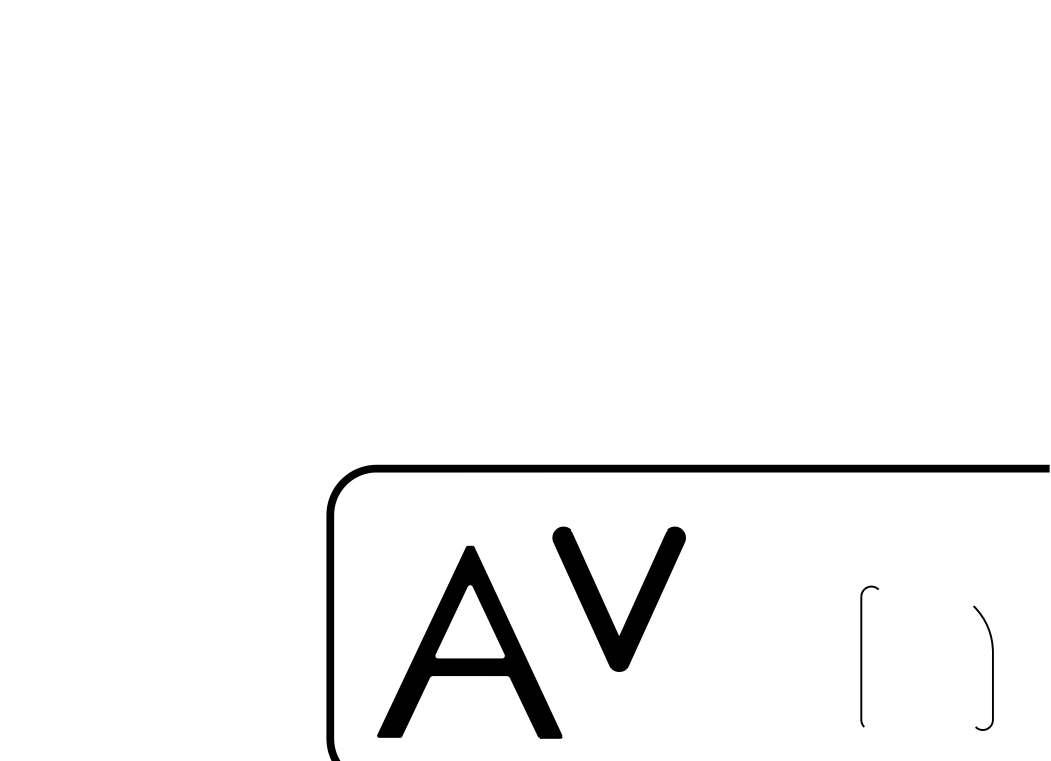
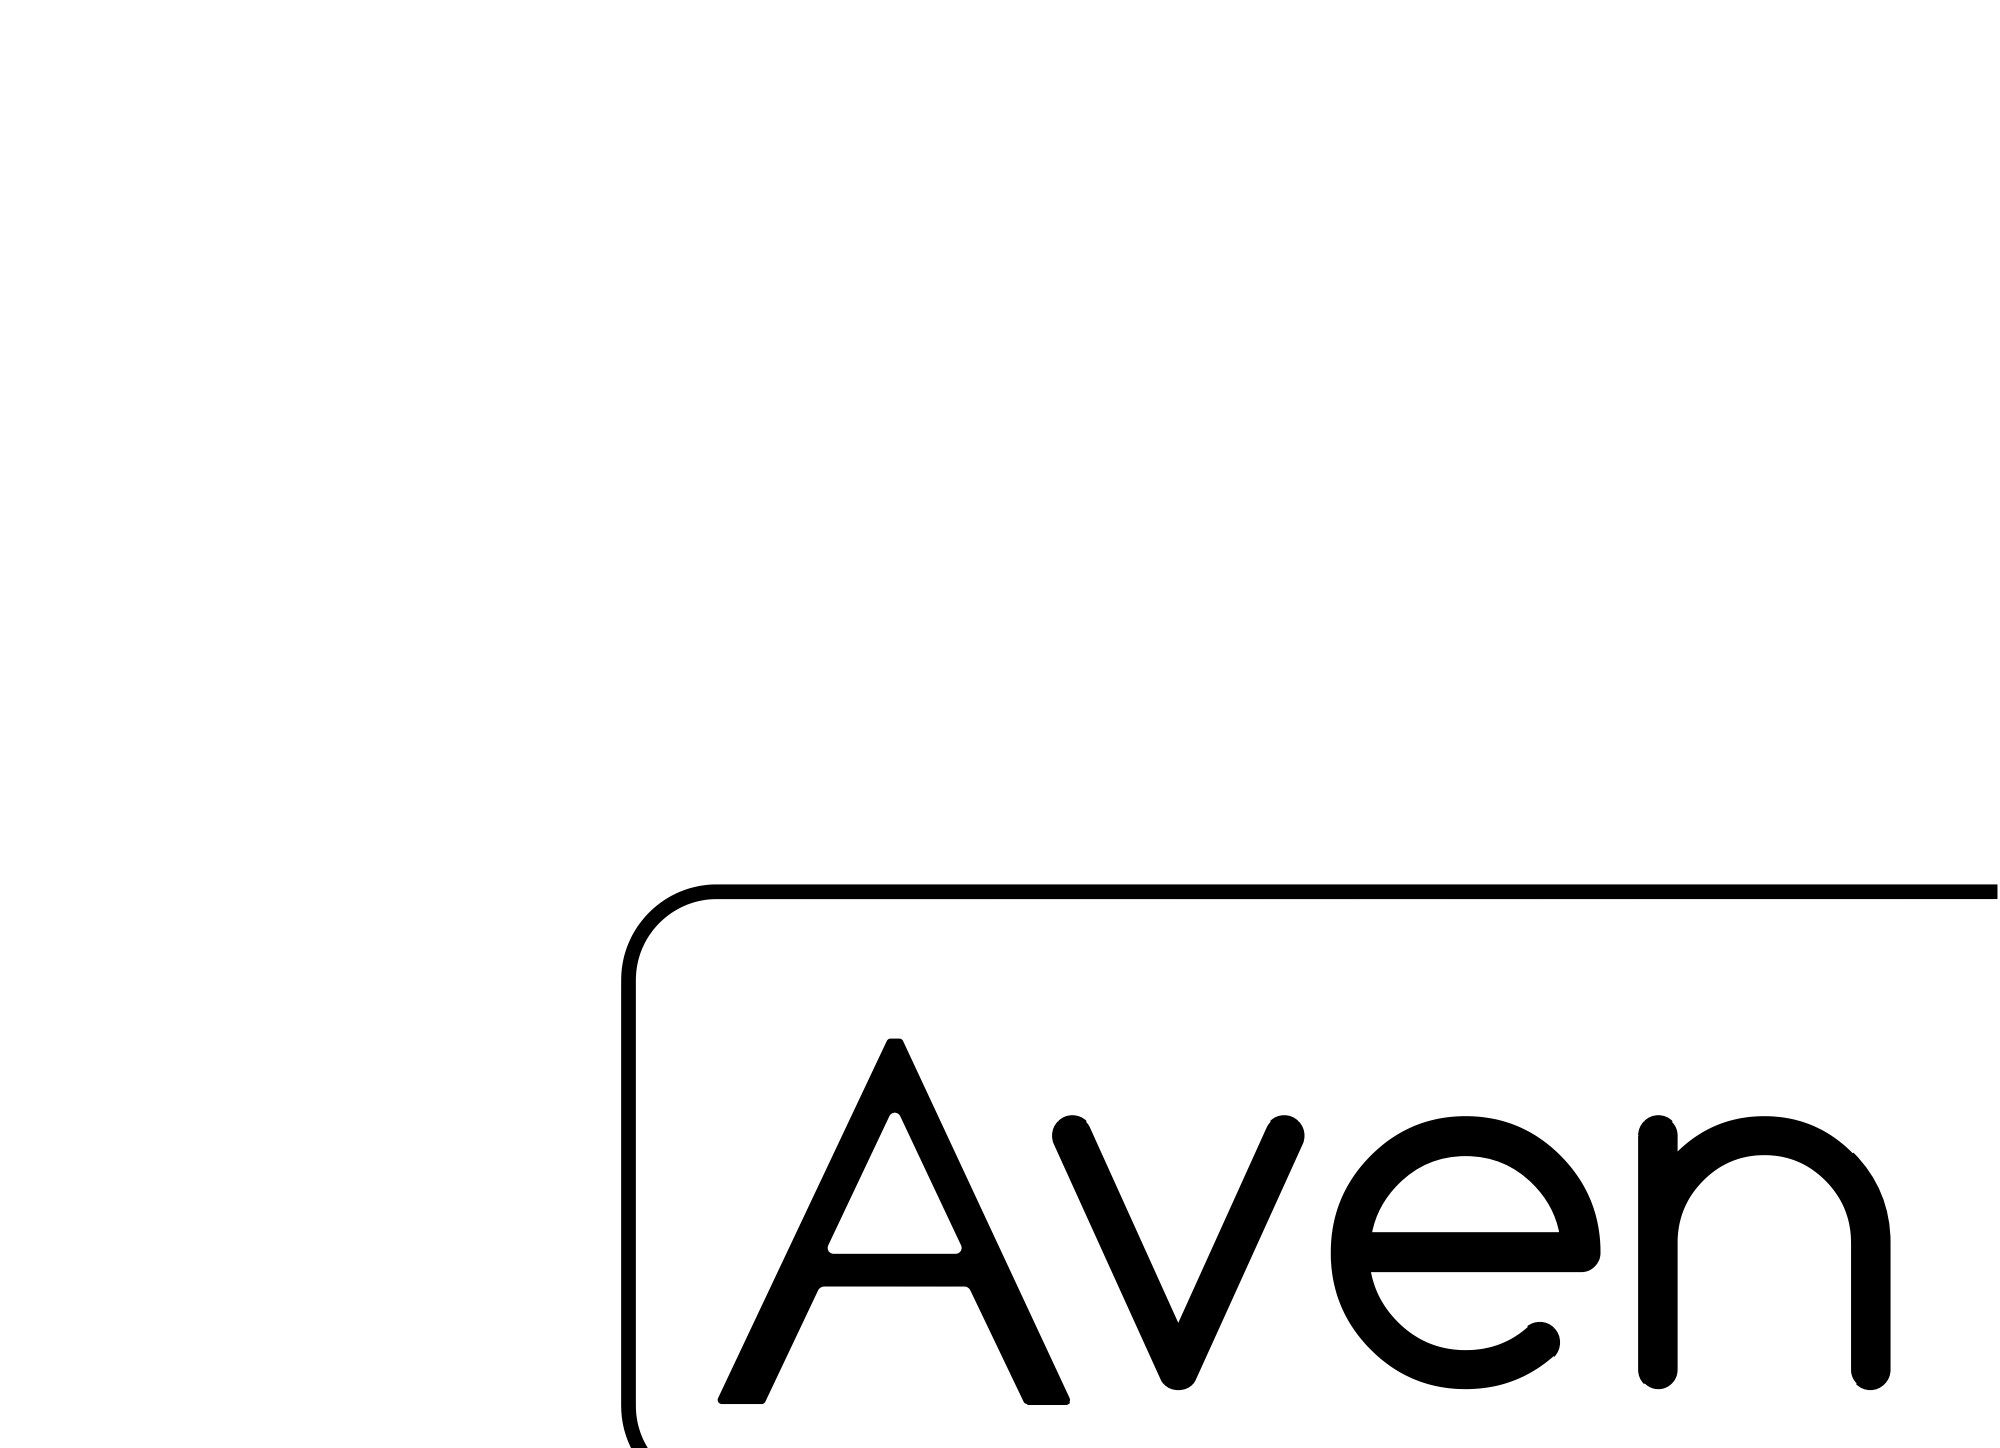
part: (605, 605) -> (1152, 1264), moved
part: (769, 657) -> (1464, 1251), added
fill: (926, 658) -> (1763, 1253), added

